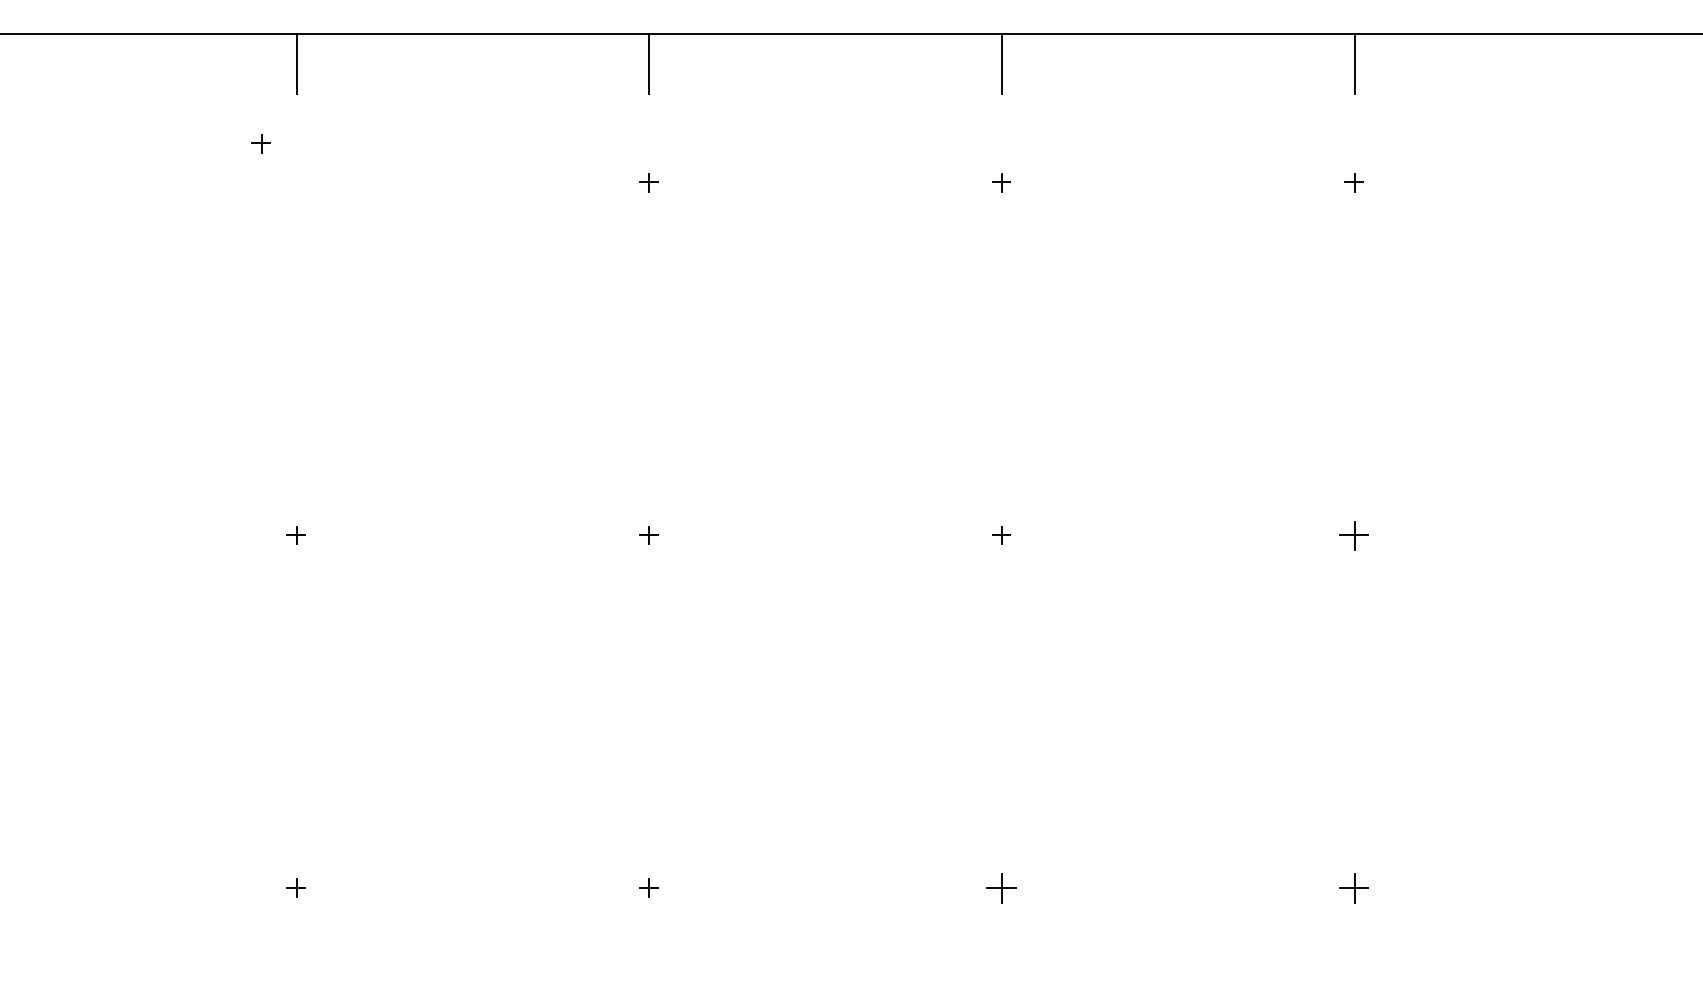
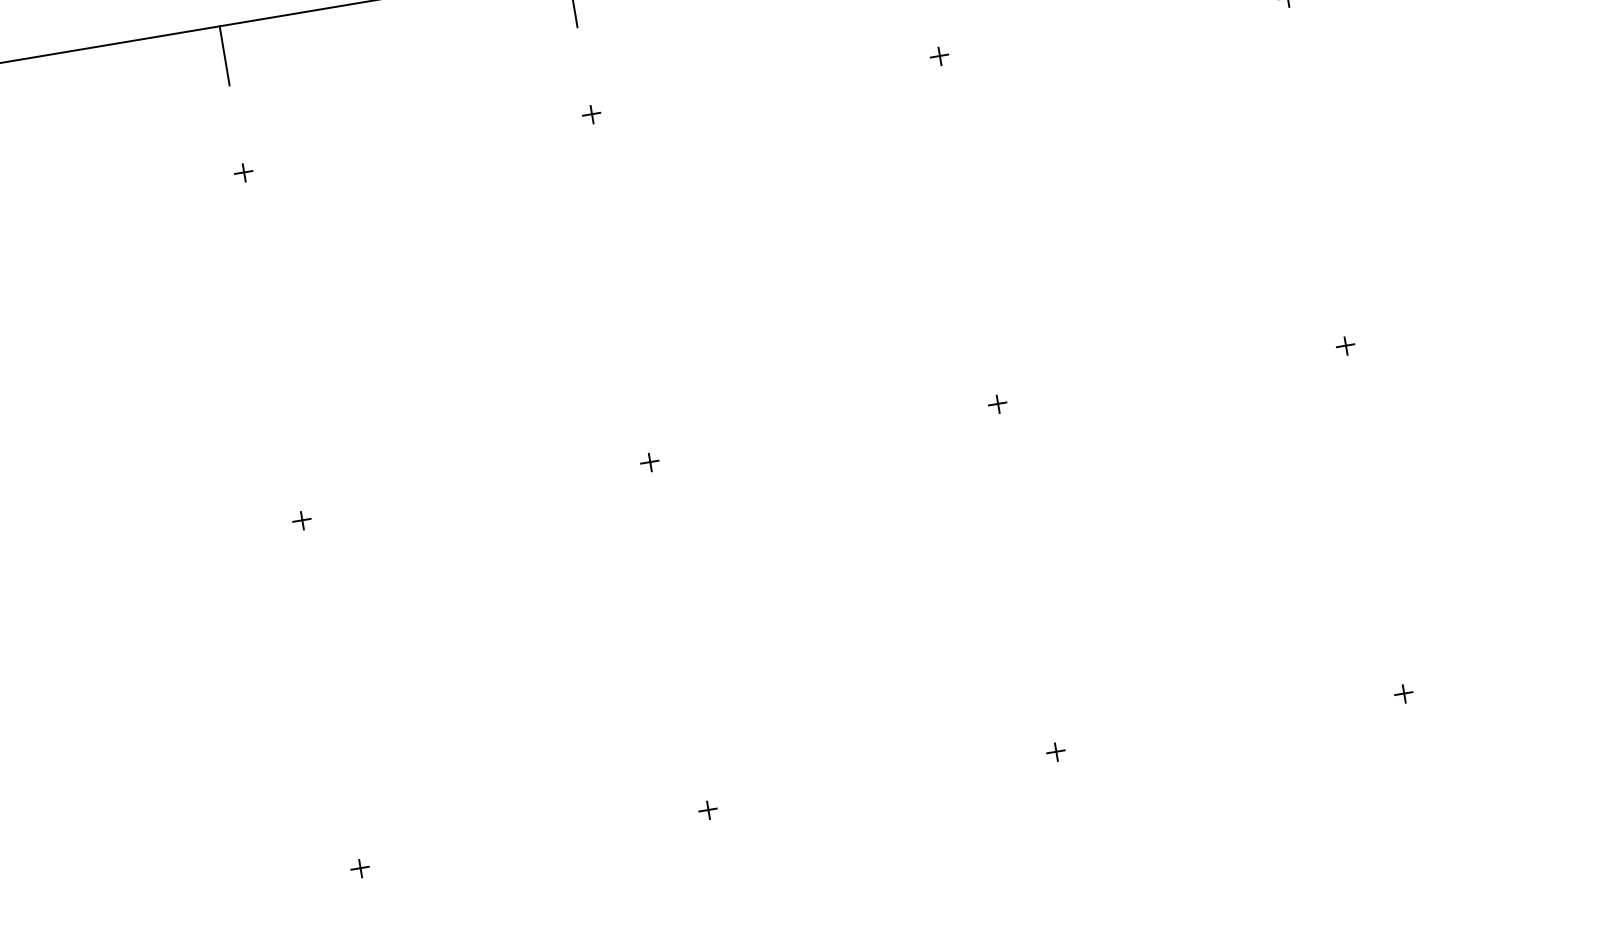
part: (260, 143) -> (243, 172), moved
part: (1353, 535) -> (1344, 346), size x0.62
part: (1001, 887) -> (1055, 751), size x0.62
part: (1353, 887) -> (1403, 693), size x0.62

